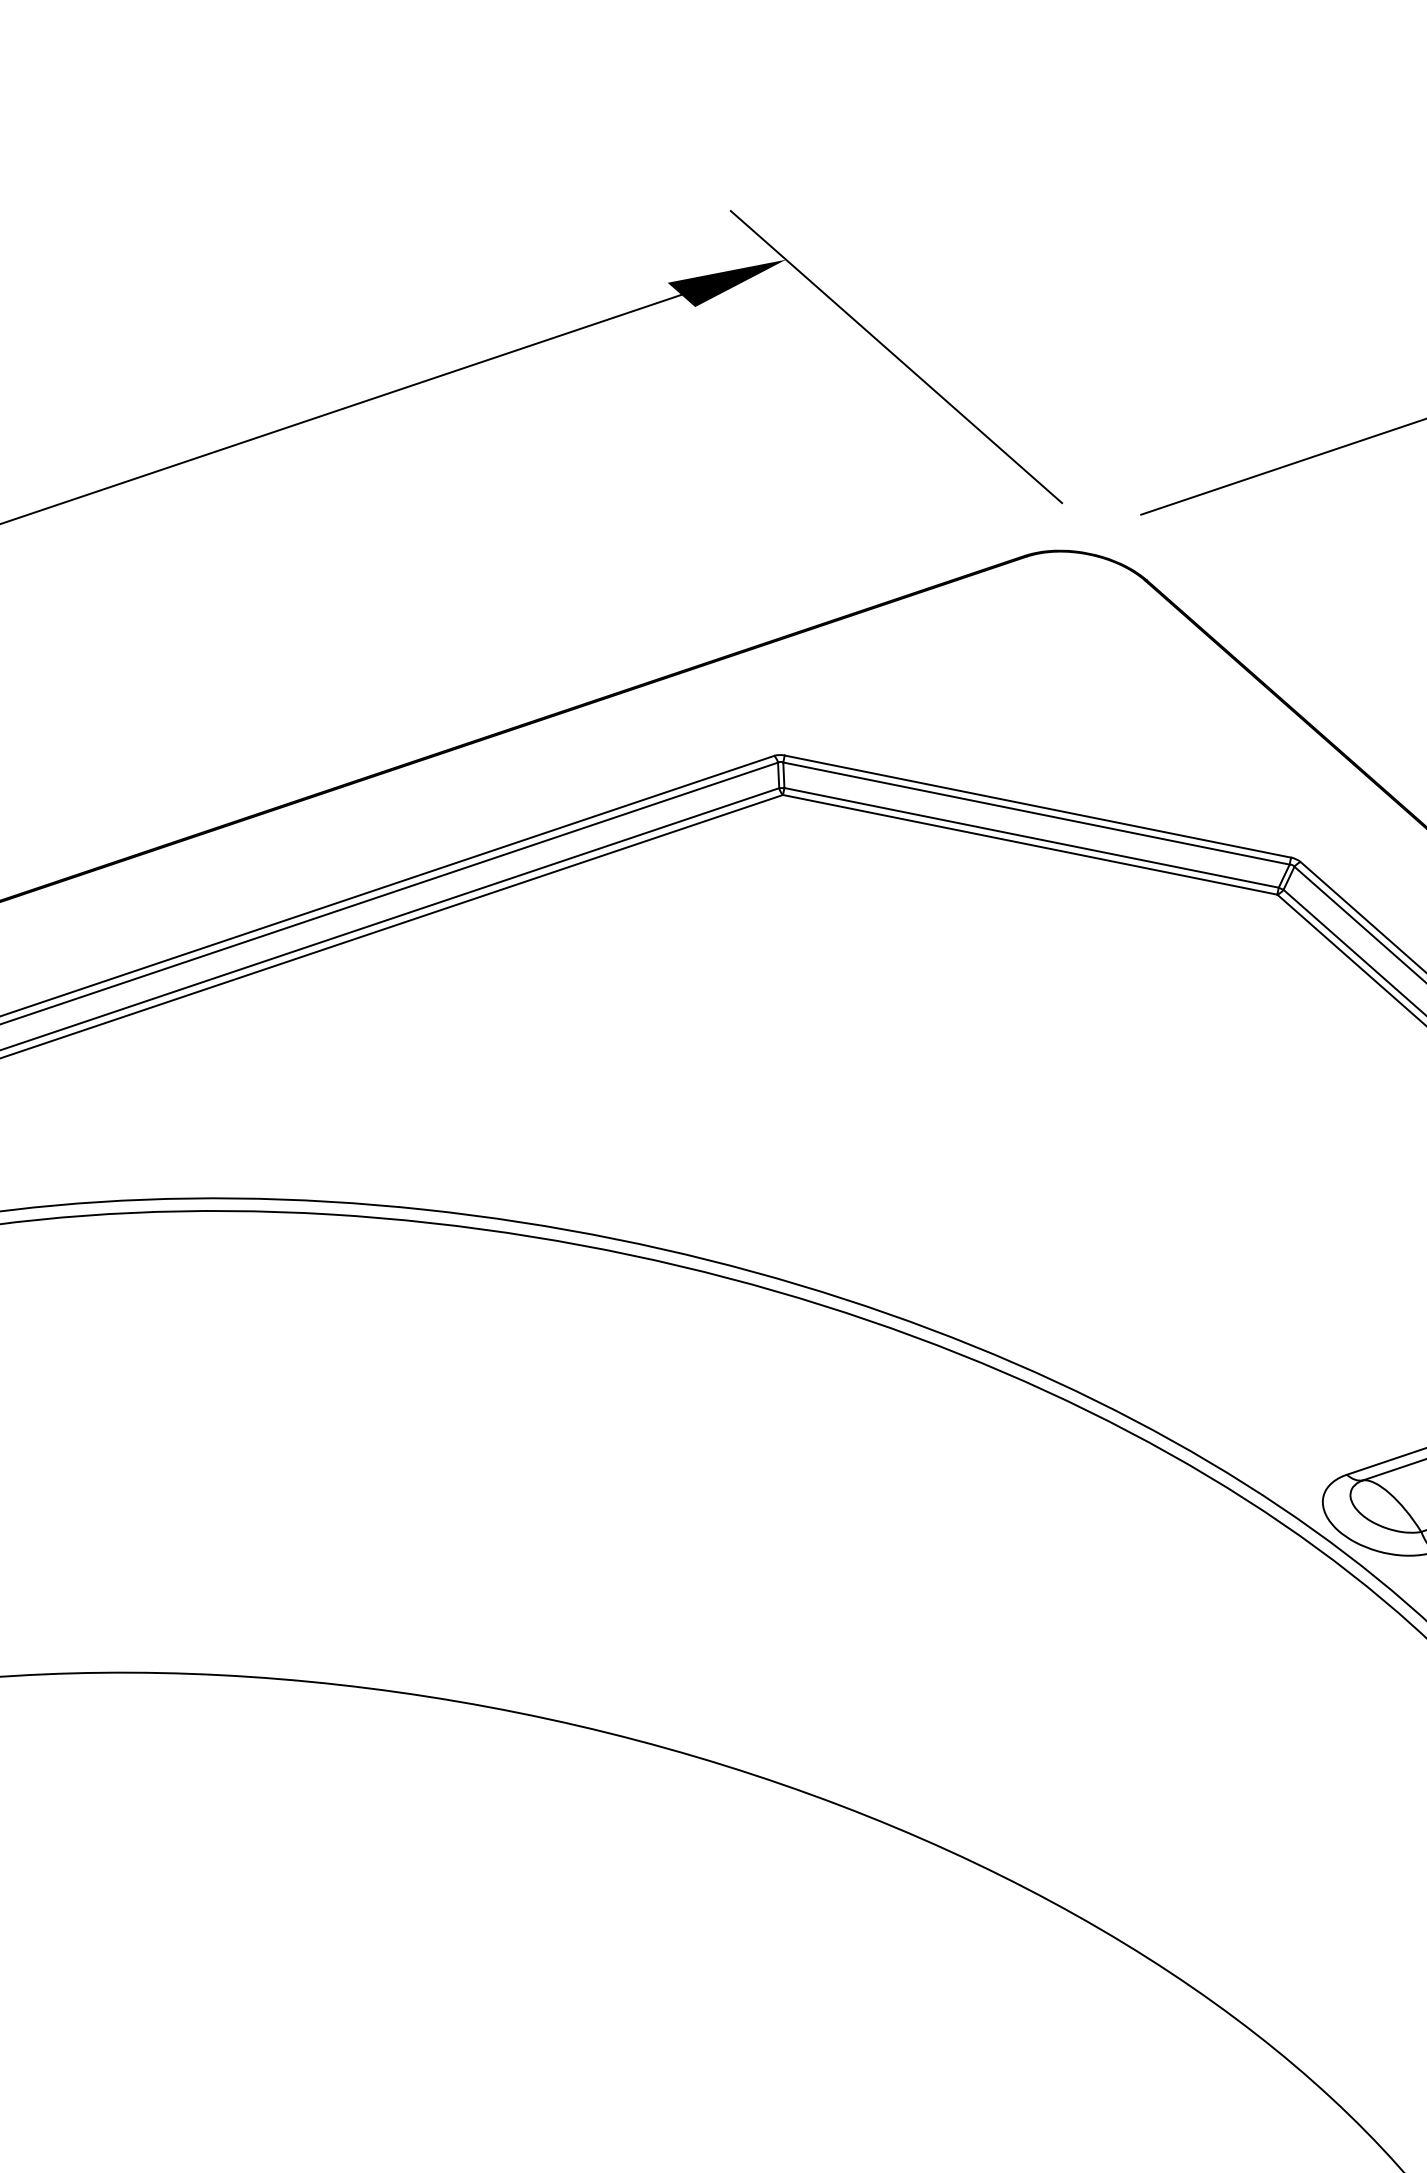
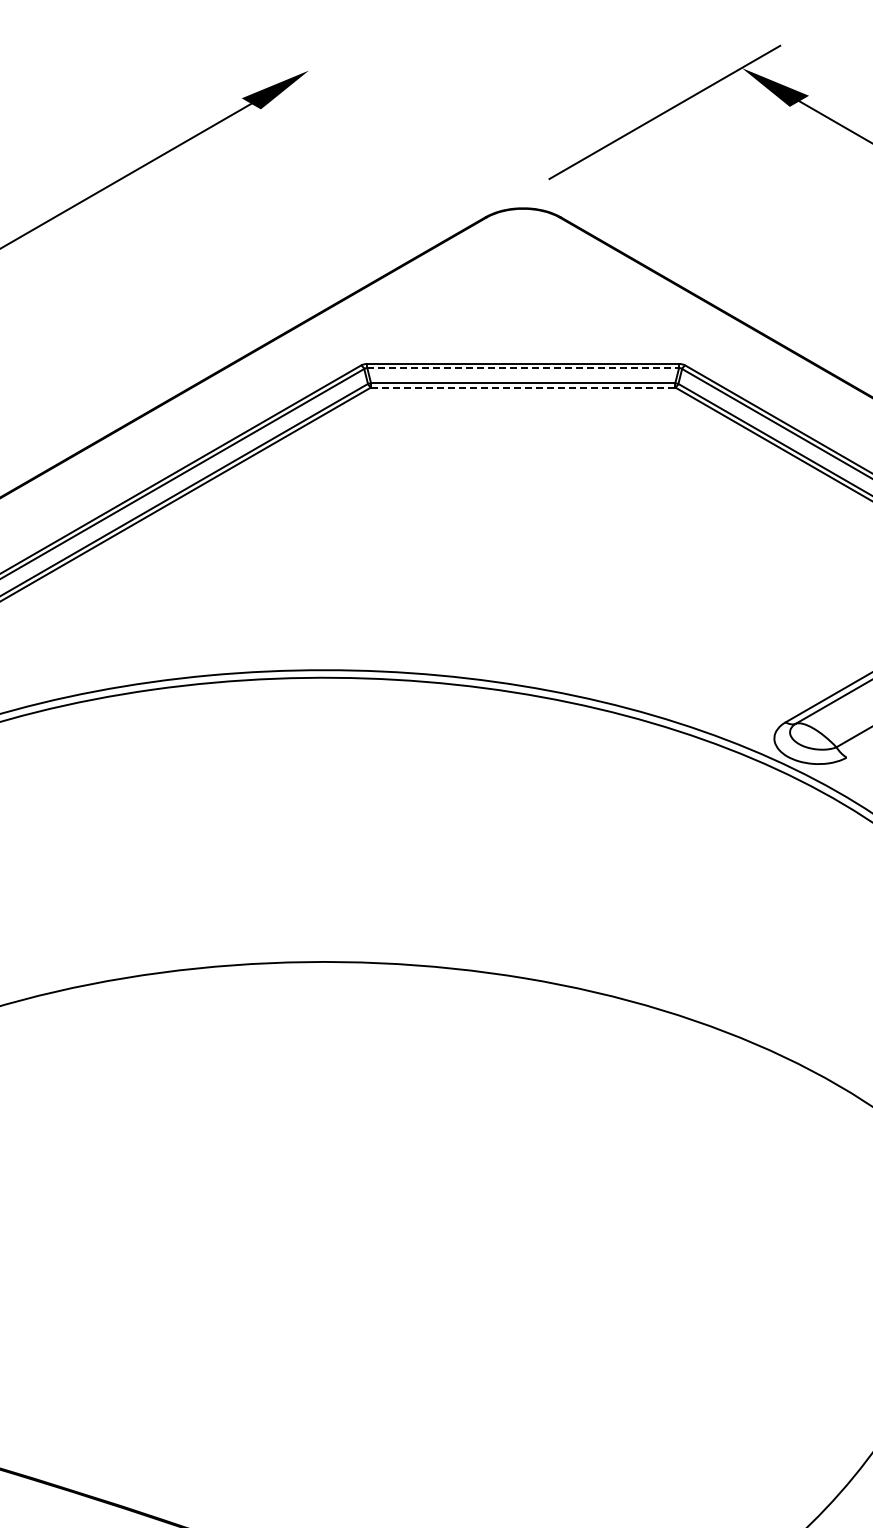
line: (895, 356) -> (385, 114), removed
line: (1036, 814) -> (523, 368), solid -> dashed
line: (1030, 844) -> (523, 387), solid -> dashed

